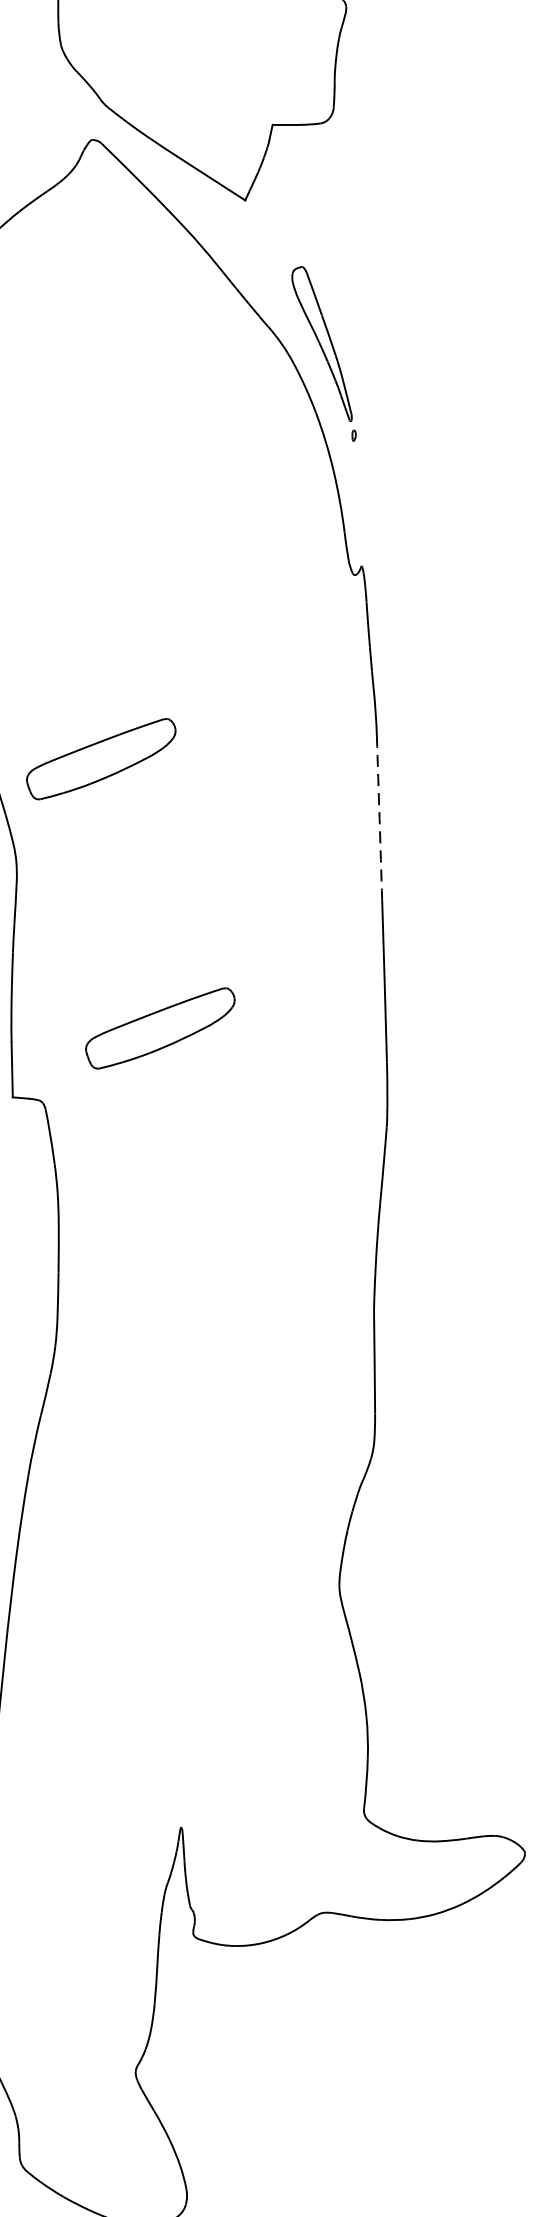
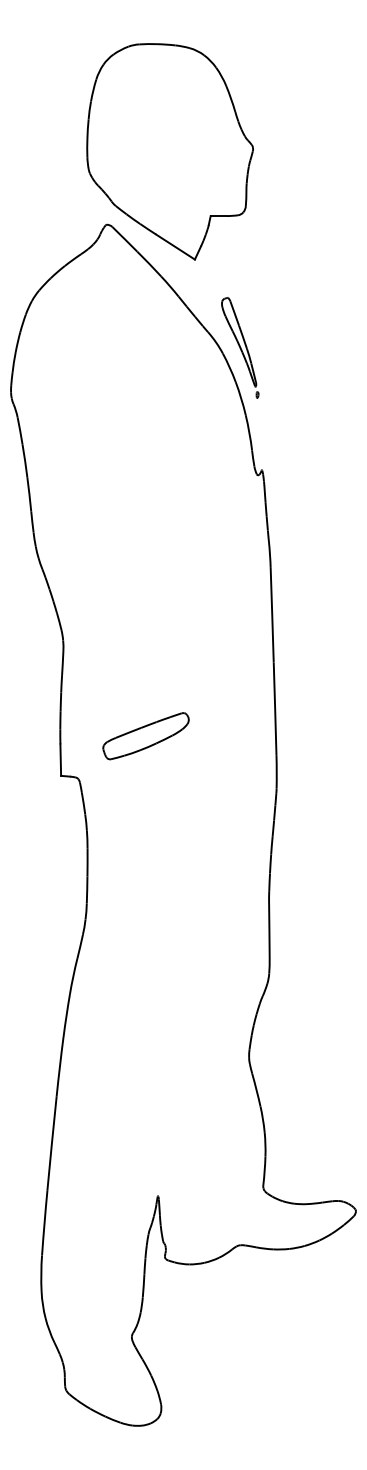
part: (100, 759) -> (111, 581), removed
arc: (380, 818) -> (272, 615), dashed -> solid

